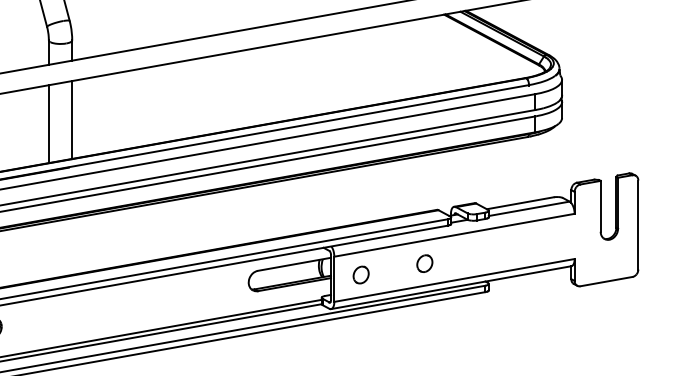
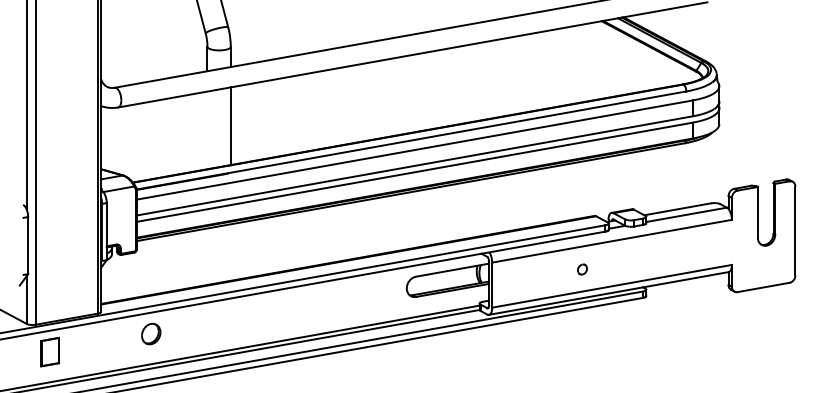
line: (48, 124) -> (207, 130), removed
part: (424, 263) -> (582, 269), size x0.6
part: (360, 274) -> (518, 280), removed

